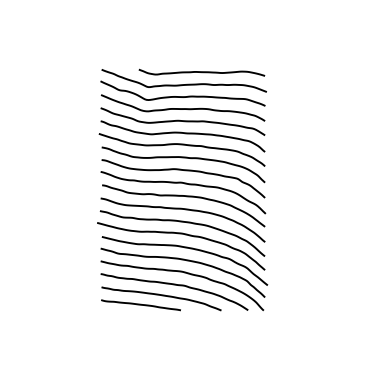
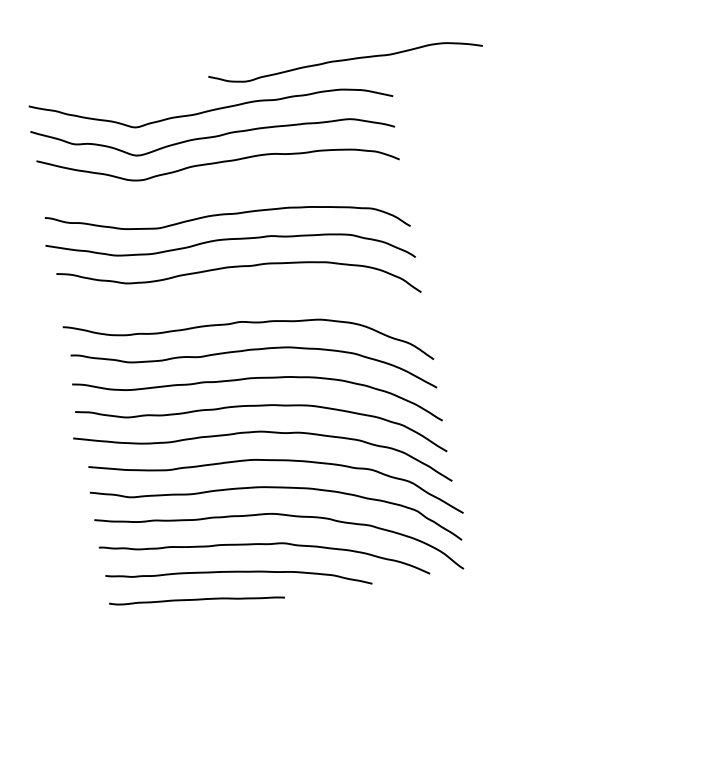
curve: (201, 72) -> (344, 60), moved
curve: (182, 121) -> (221, 189), removed
curve: (184, 171) -> (243, 296), removed

